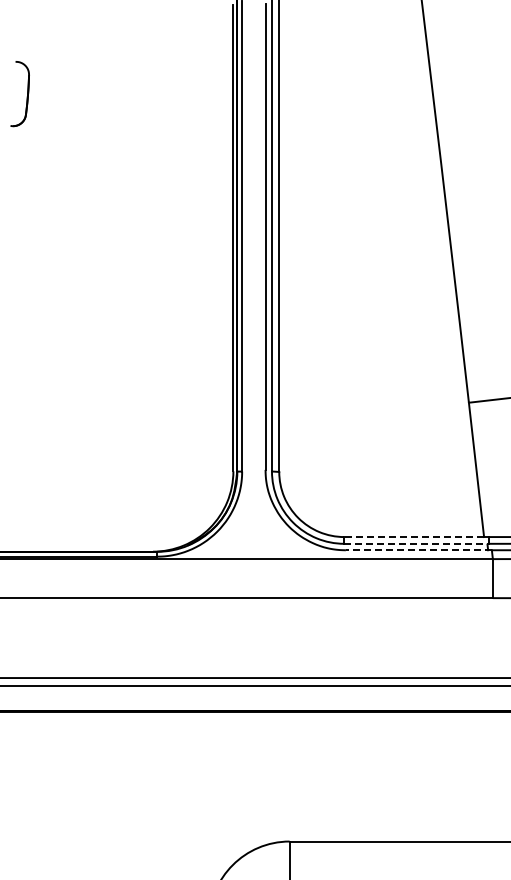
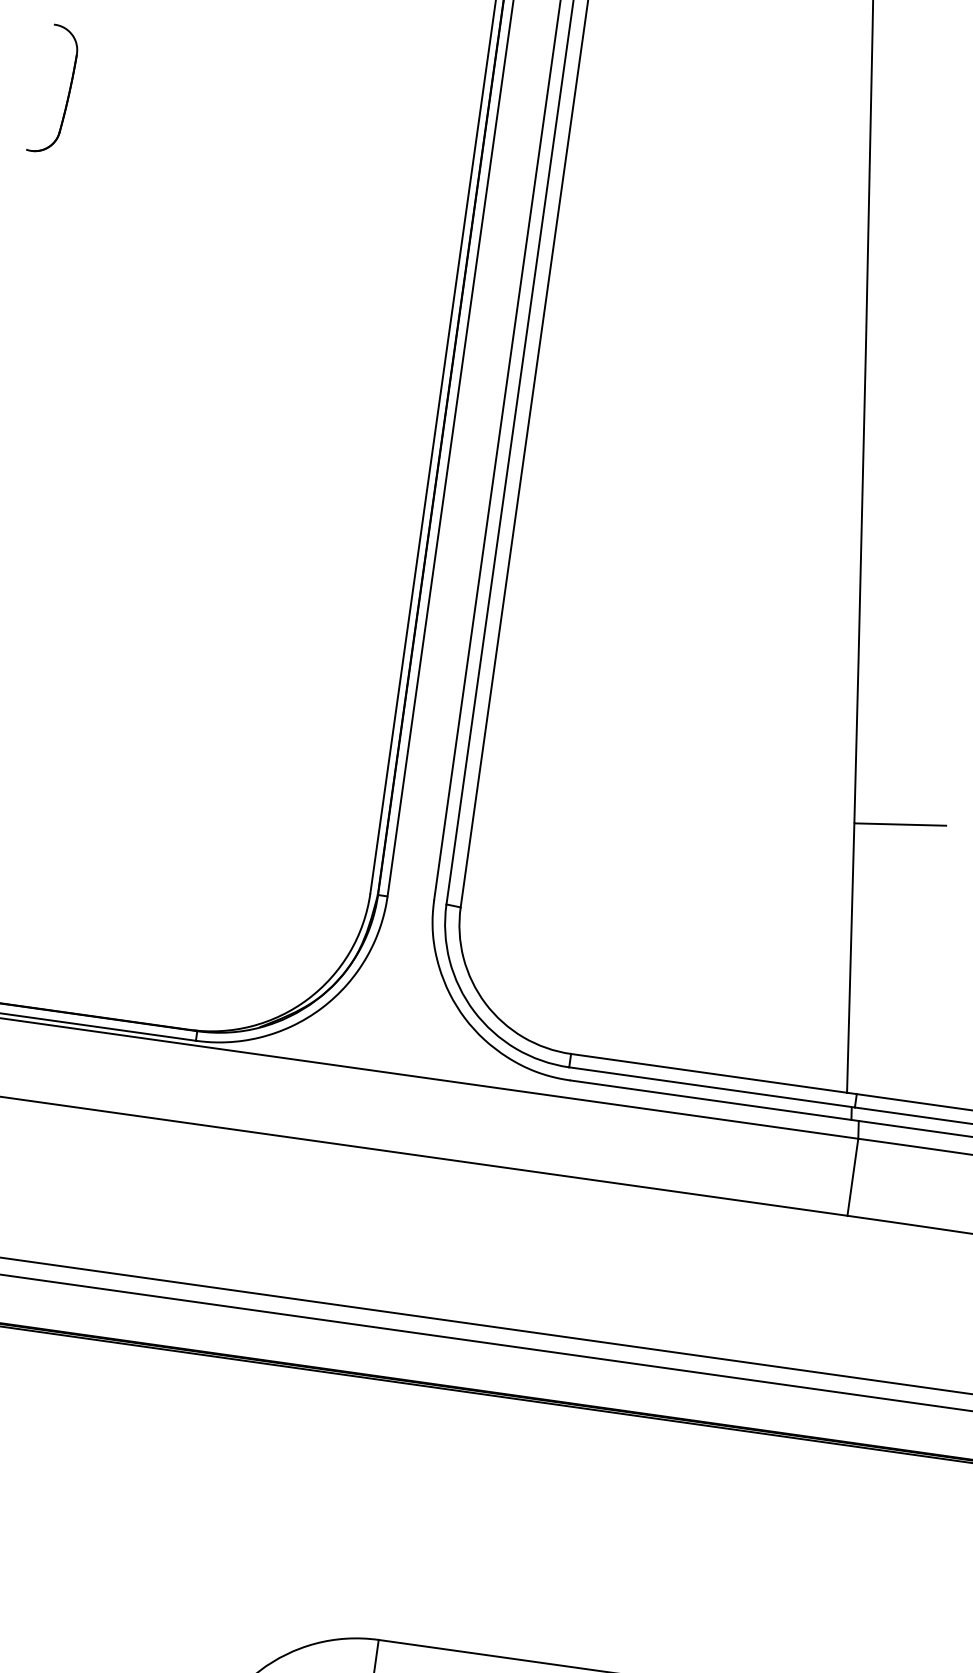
line: (414, 537) -> (709, 1074), dashed -> solid
line: (417, 543) -> (713, 1087), dashed -> solid
line: (418, 550) -> (713, 1101), dashed -> solid

